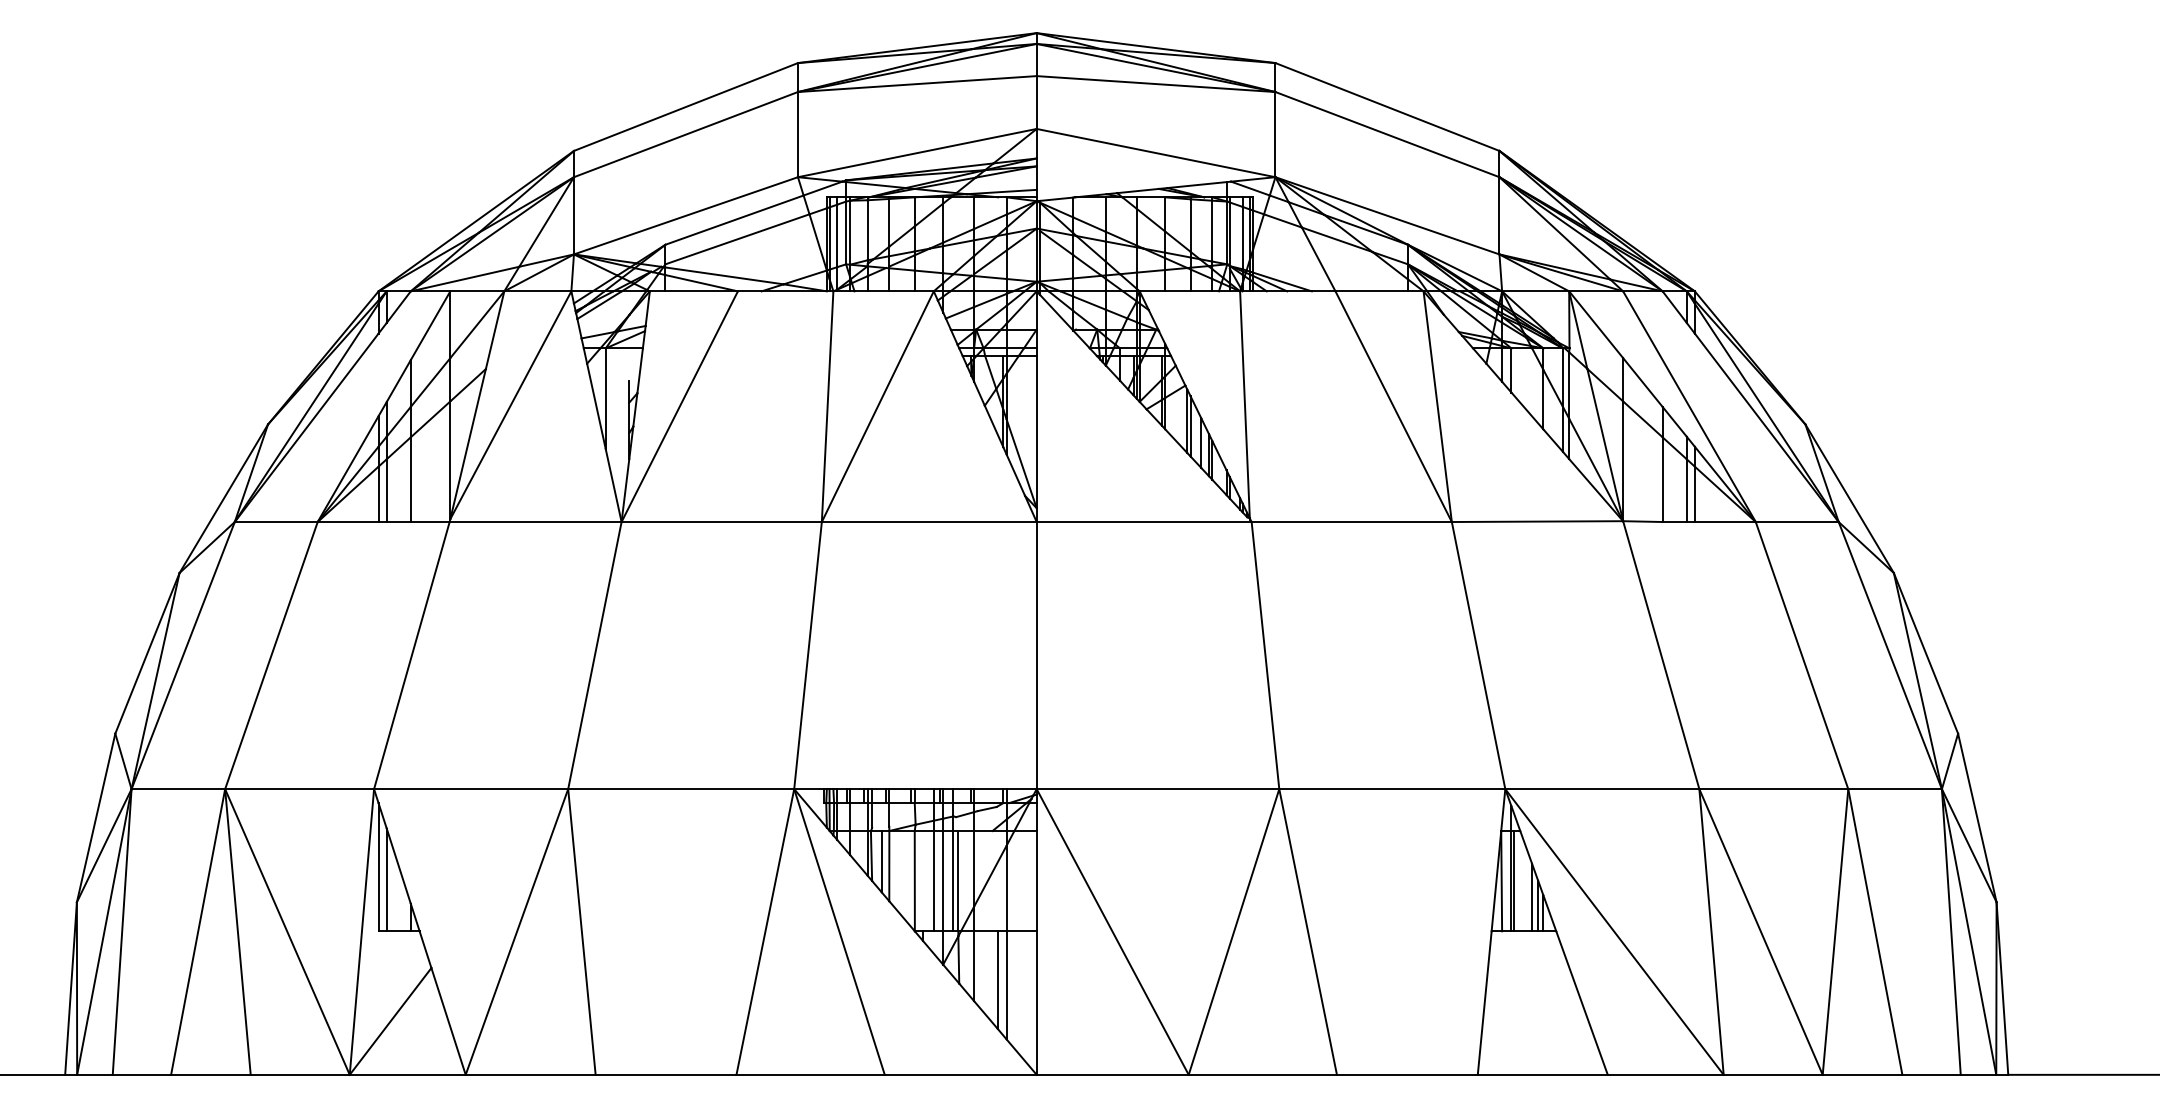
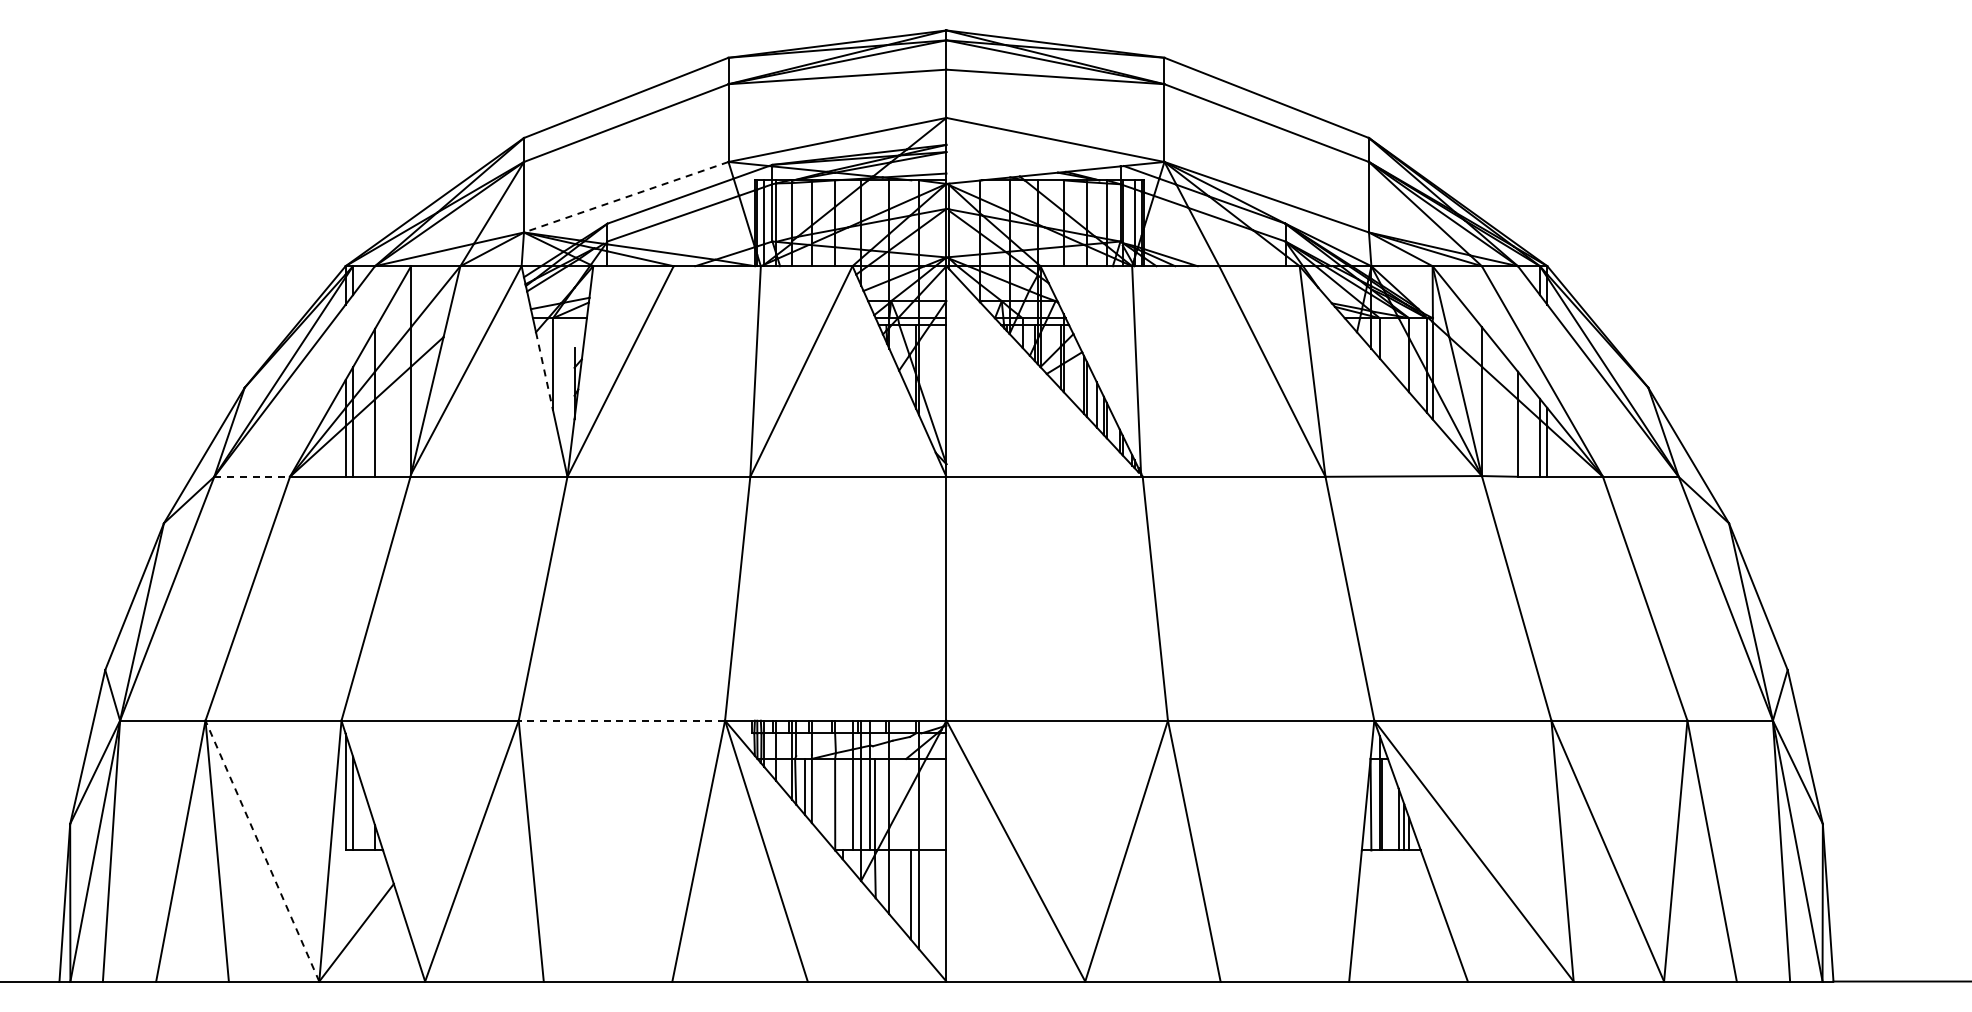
line: (685, 216) -> (625, 197), solid -> dashed
line: (596, 406) -> (544, 371), solid -> dashed
line: (276, 521) -> (252, 476), solid -> dashed
line: (680, 788) -> (621, 720), solid -> dashed
line: (287, 931) -> (262, 850), solid -> dashed

